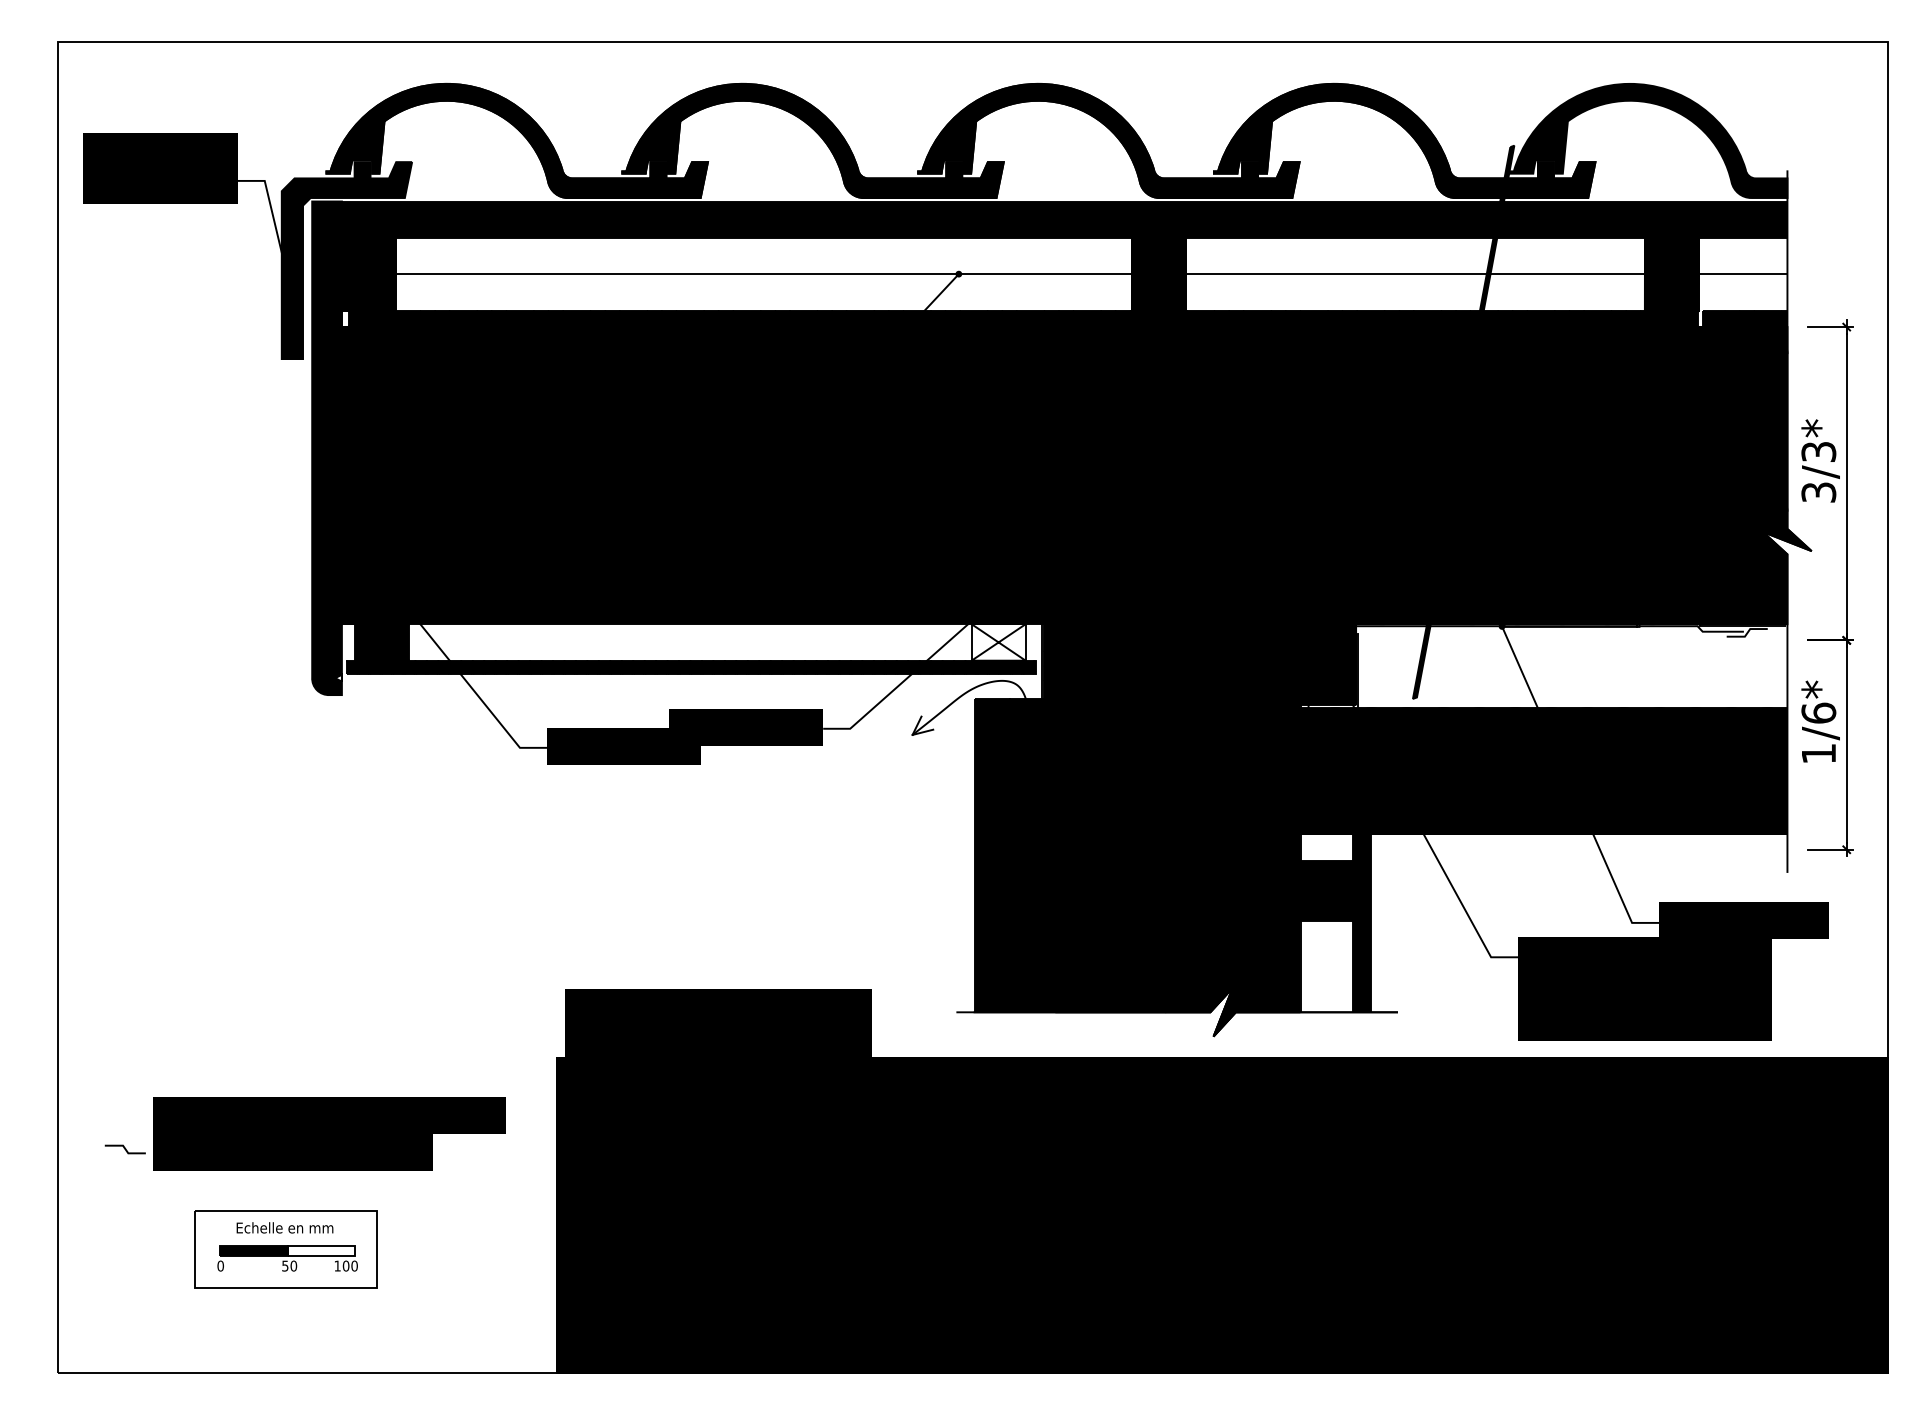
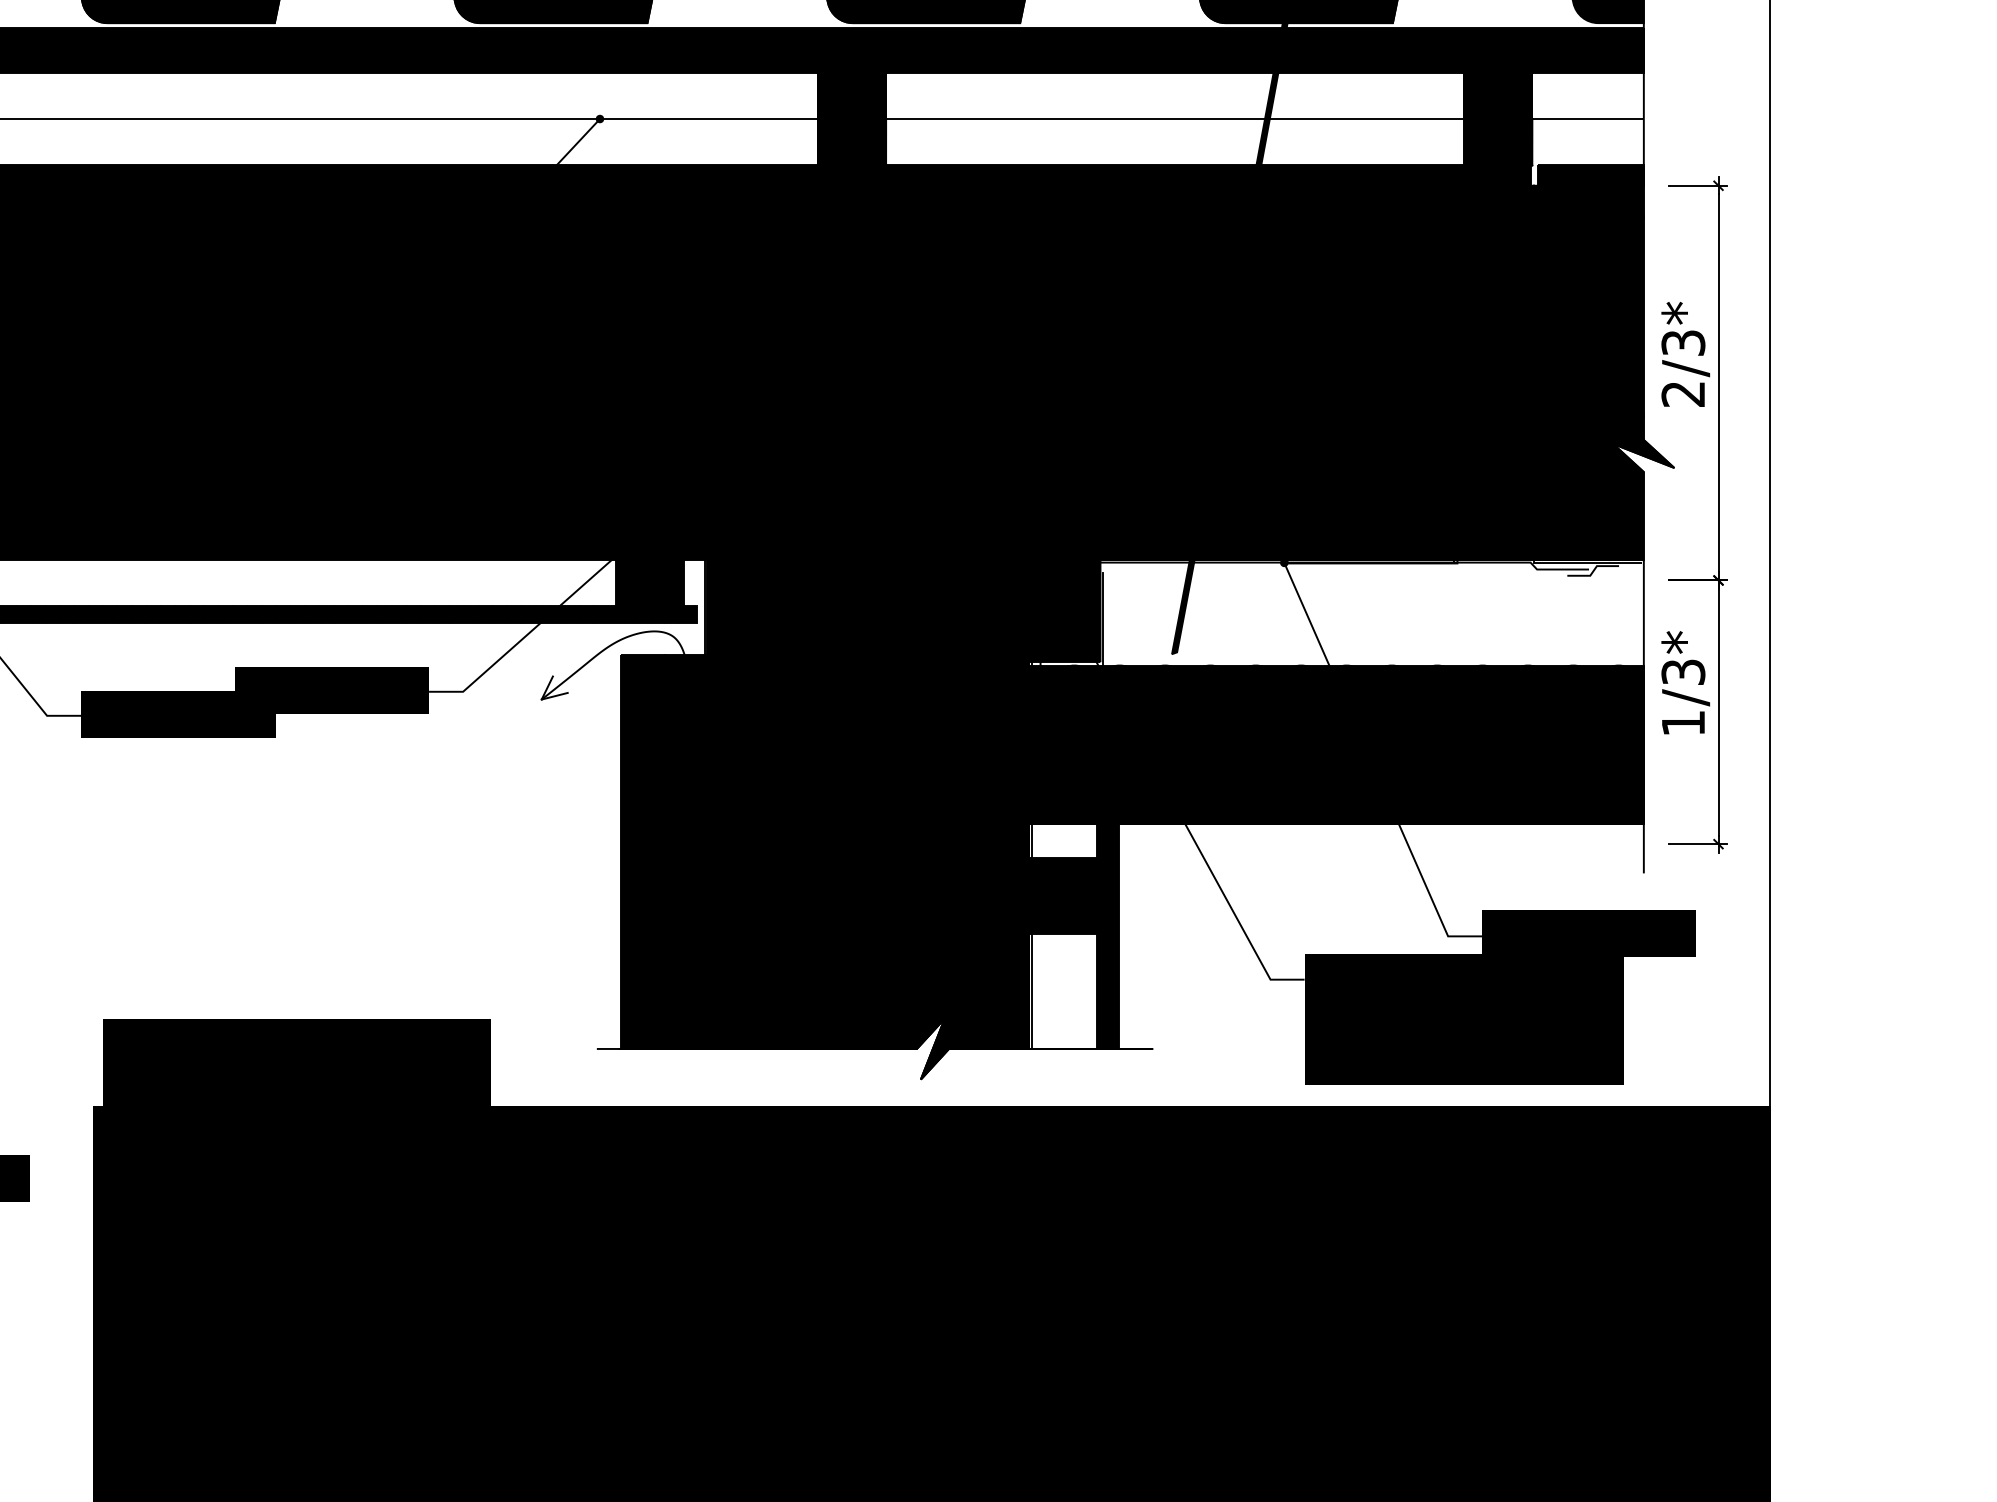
text: (1818, 492) -> (1682, 394), 3/3* -> 2/3*
fill: (998, 642) -> (649, 583), added
text: (1818, 712) -> (1682, 671), 1/6* -> 1/3*

